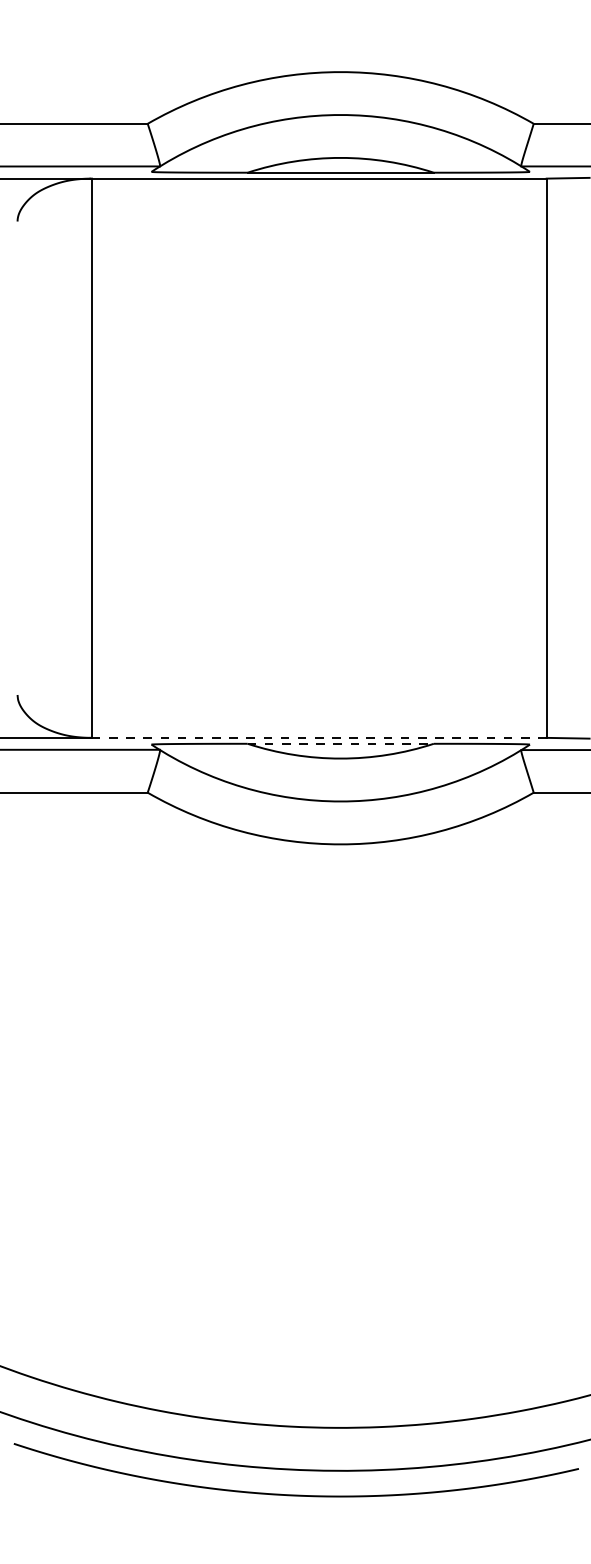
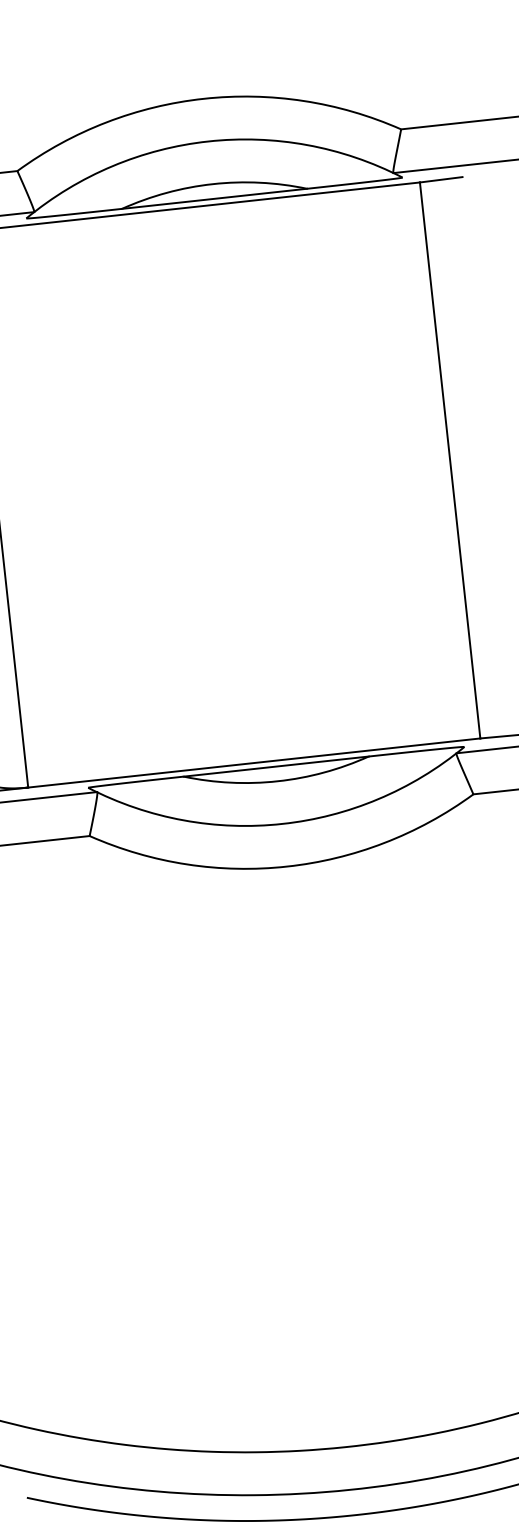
line: (318, 737) -> (253, 762), dashed -> solid
line: (341, 743) -> (276, 766), dashed -> solid

